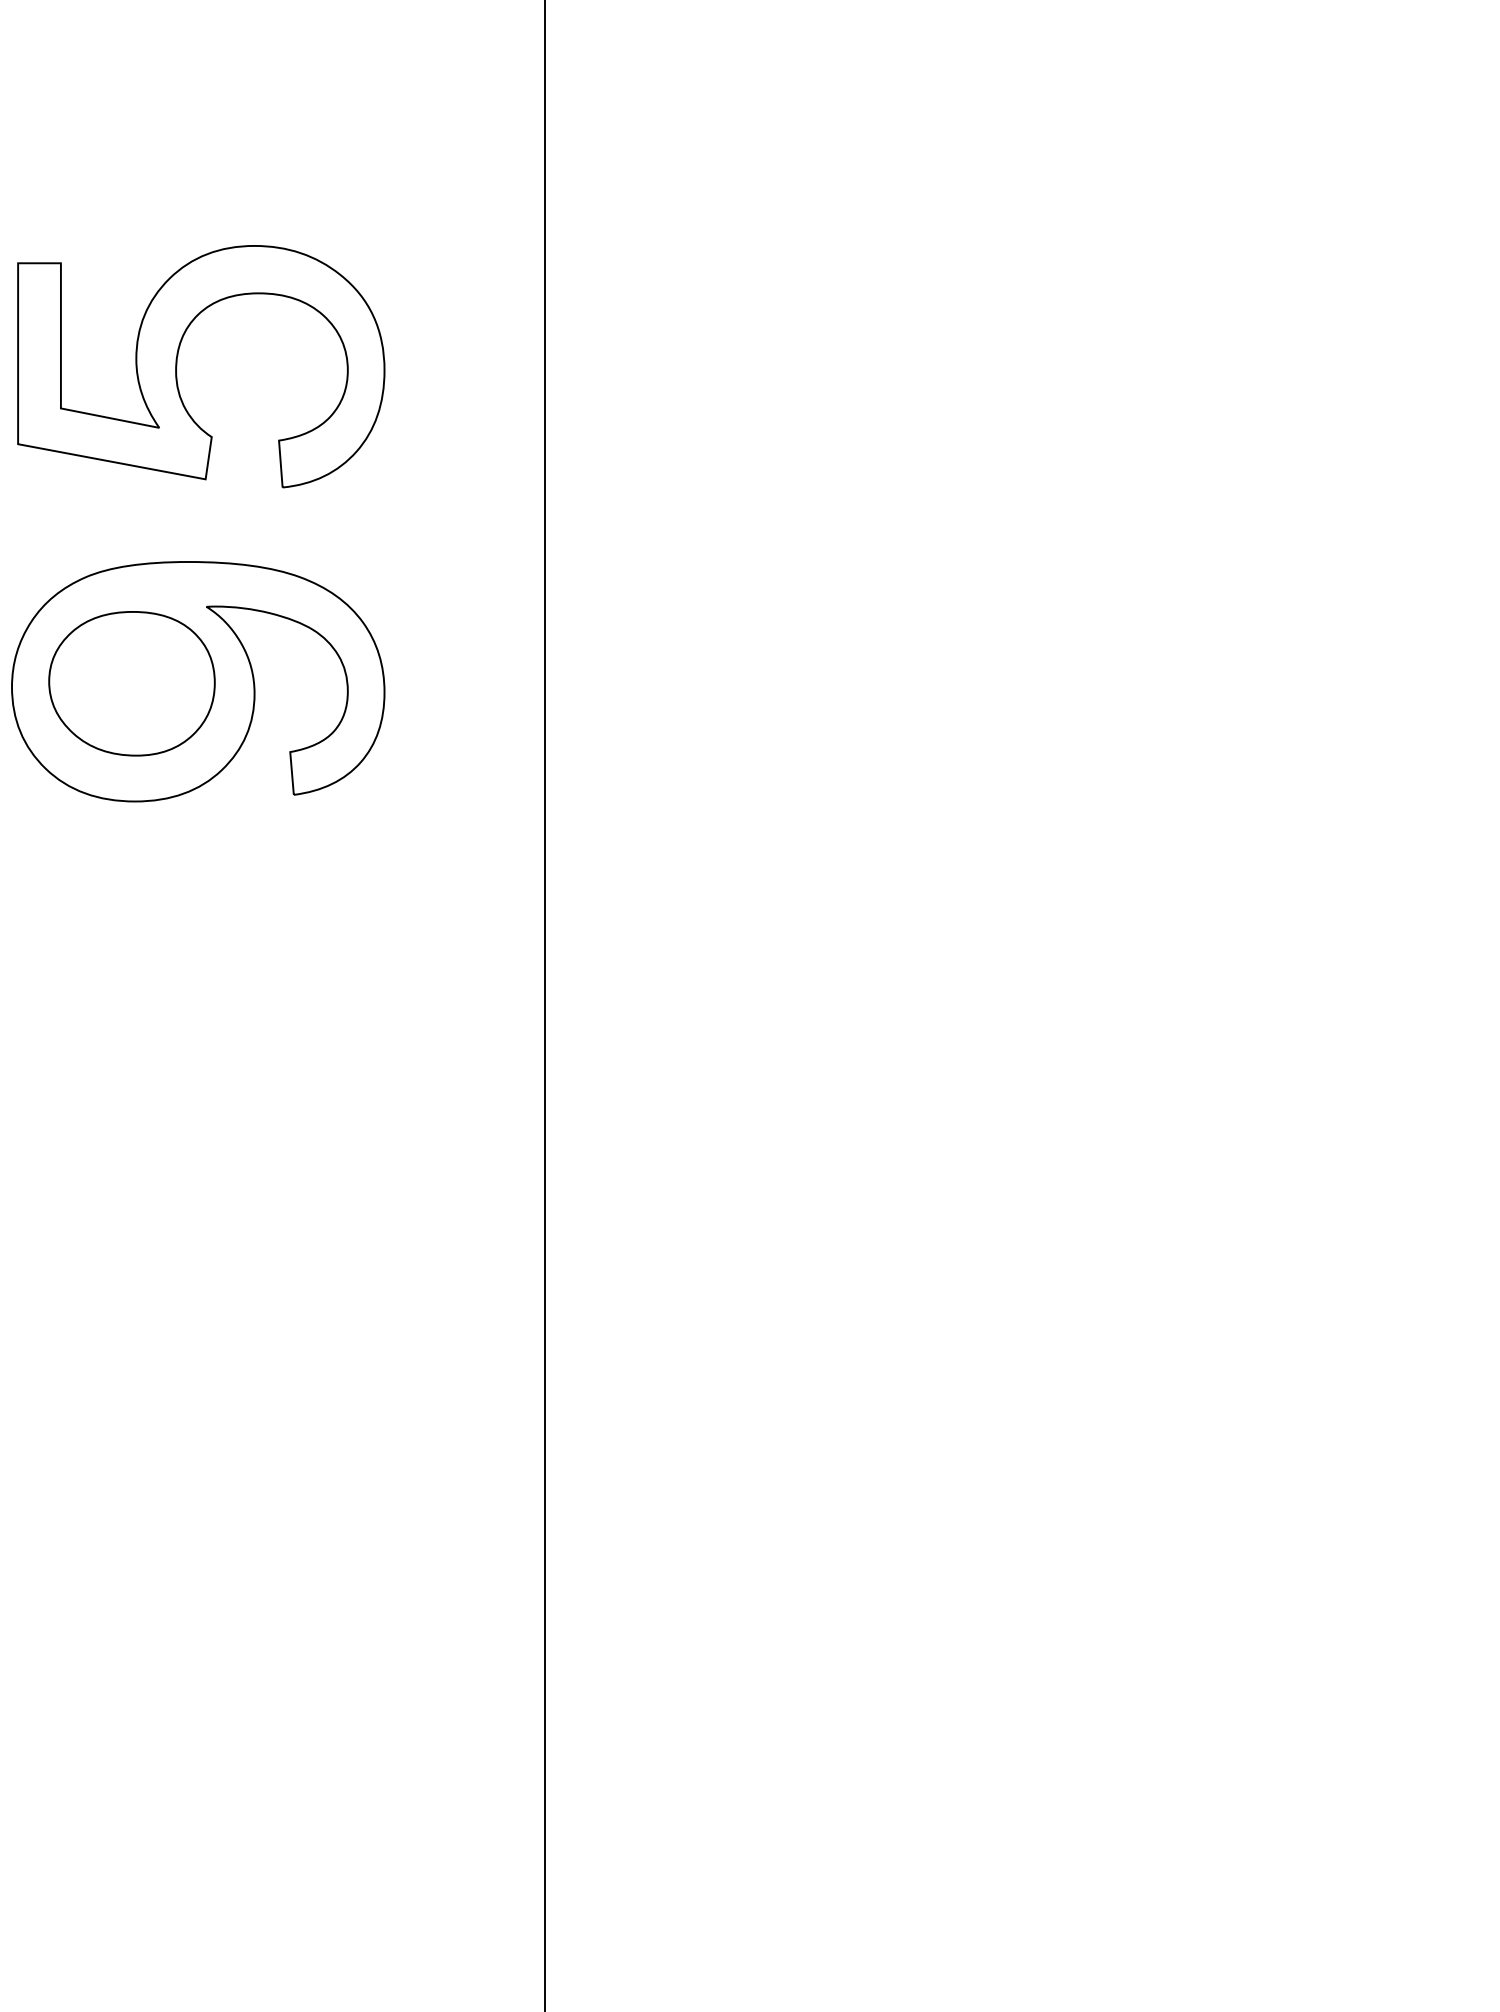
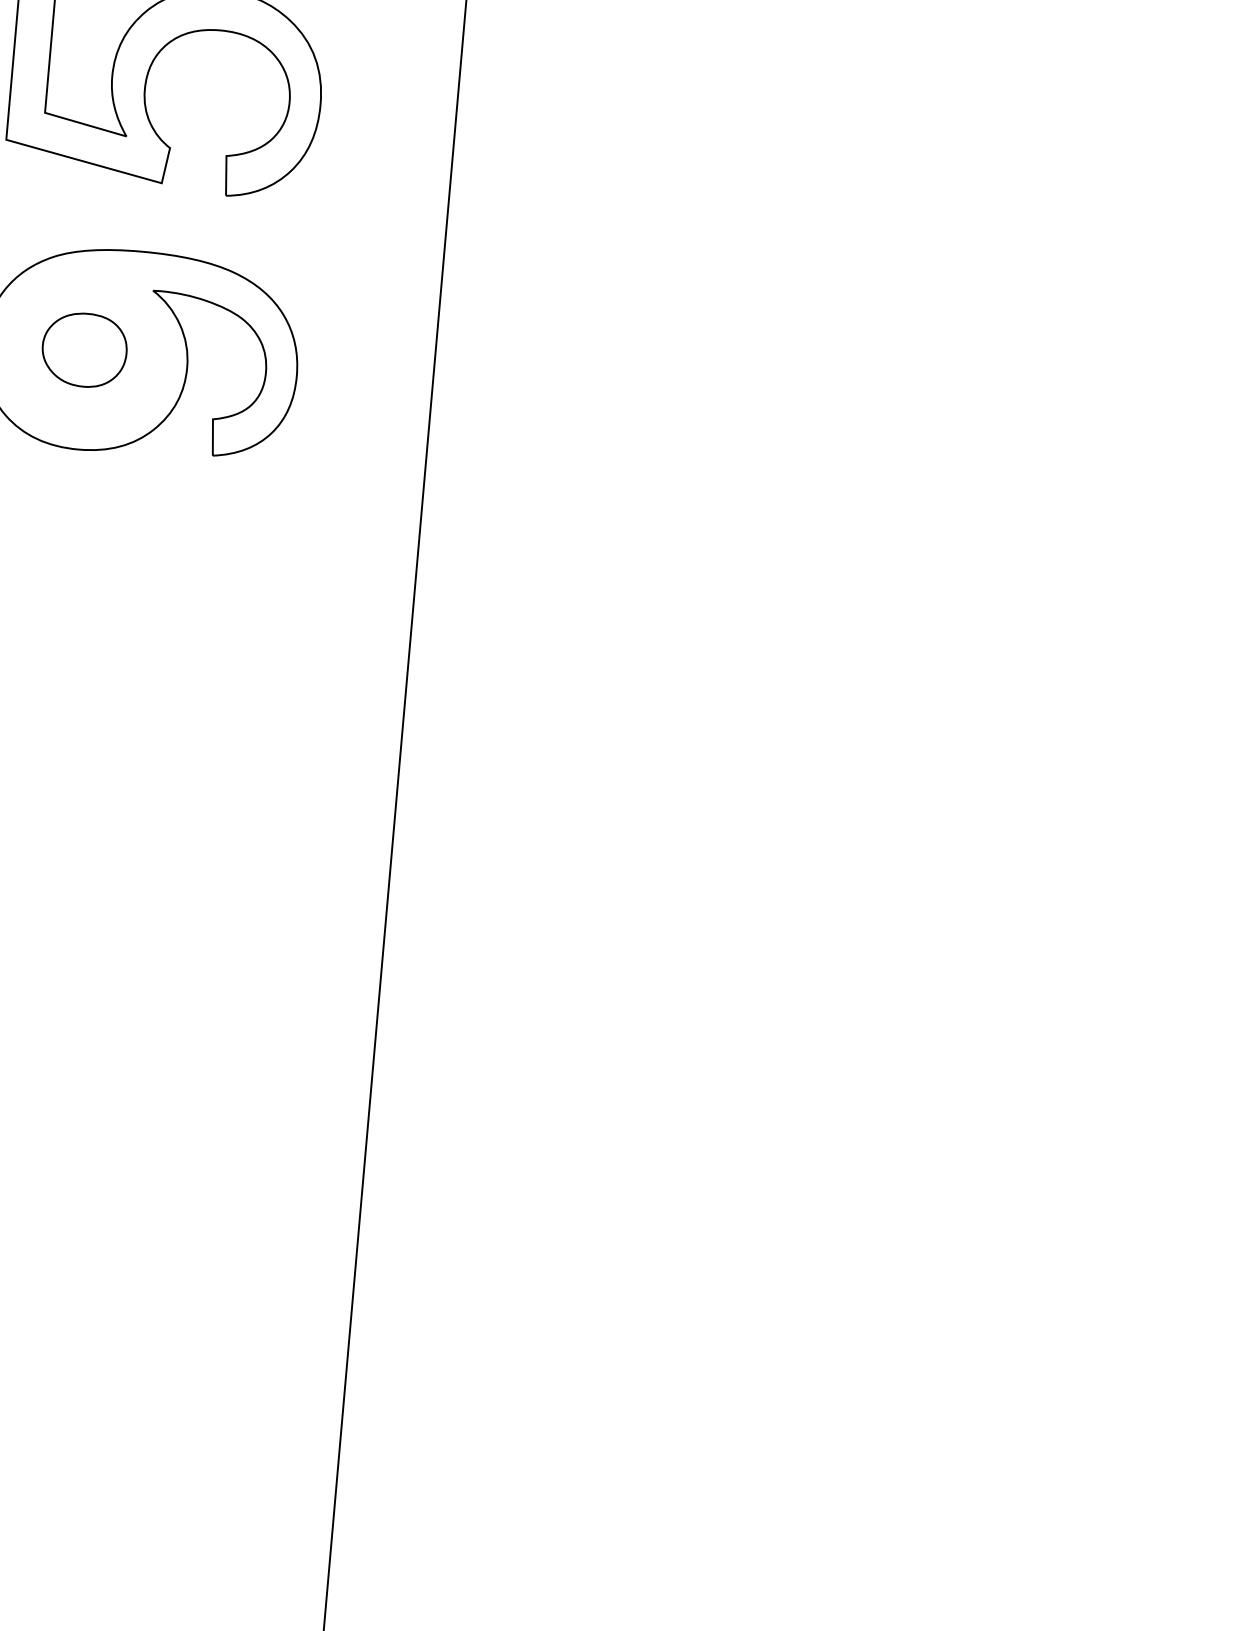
part: (131, 683) -> (84, 349), size x0.6

